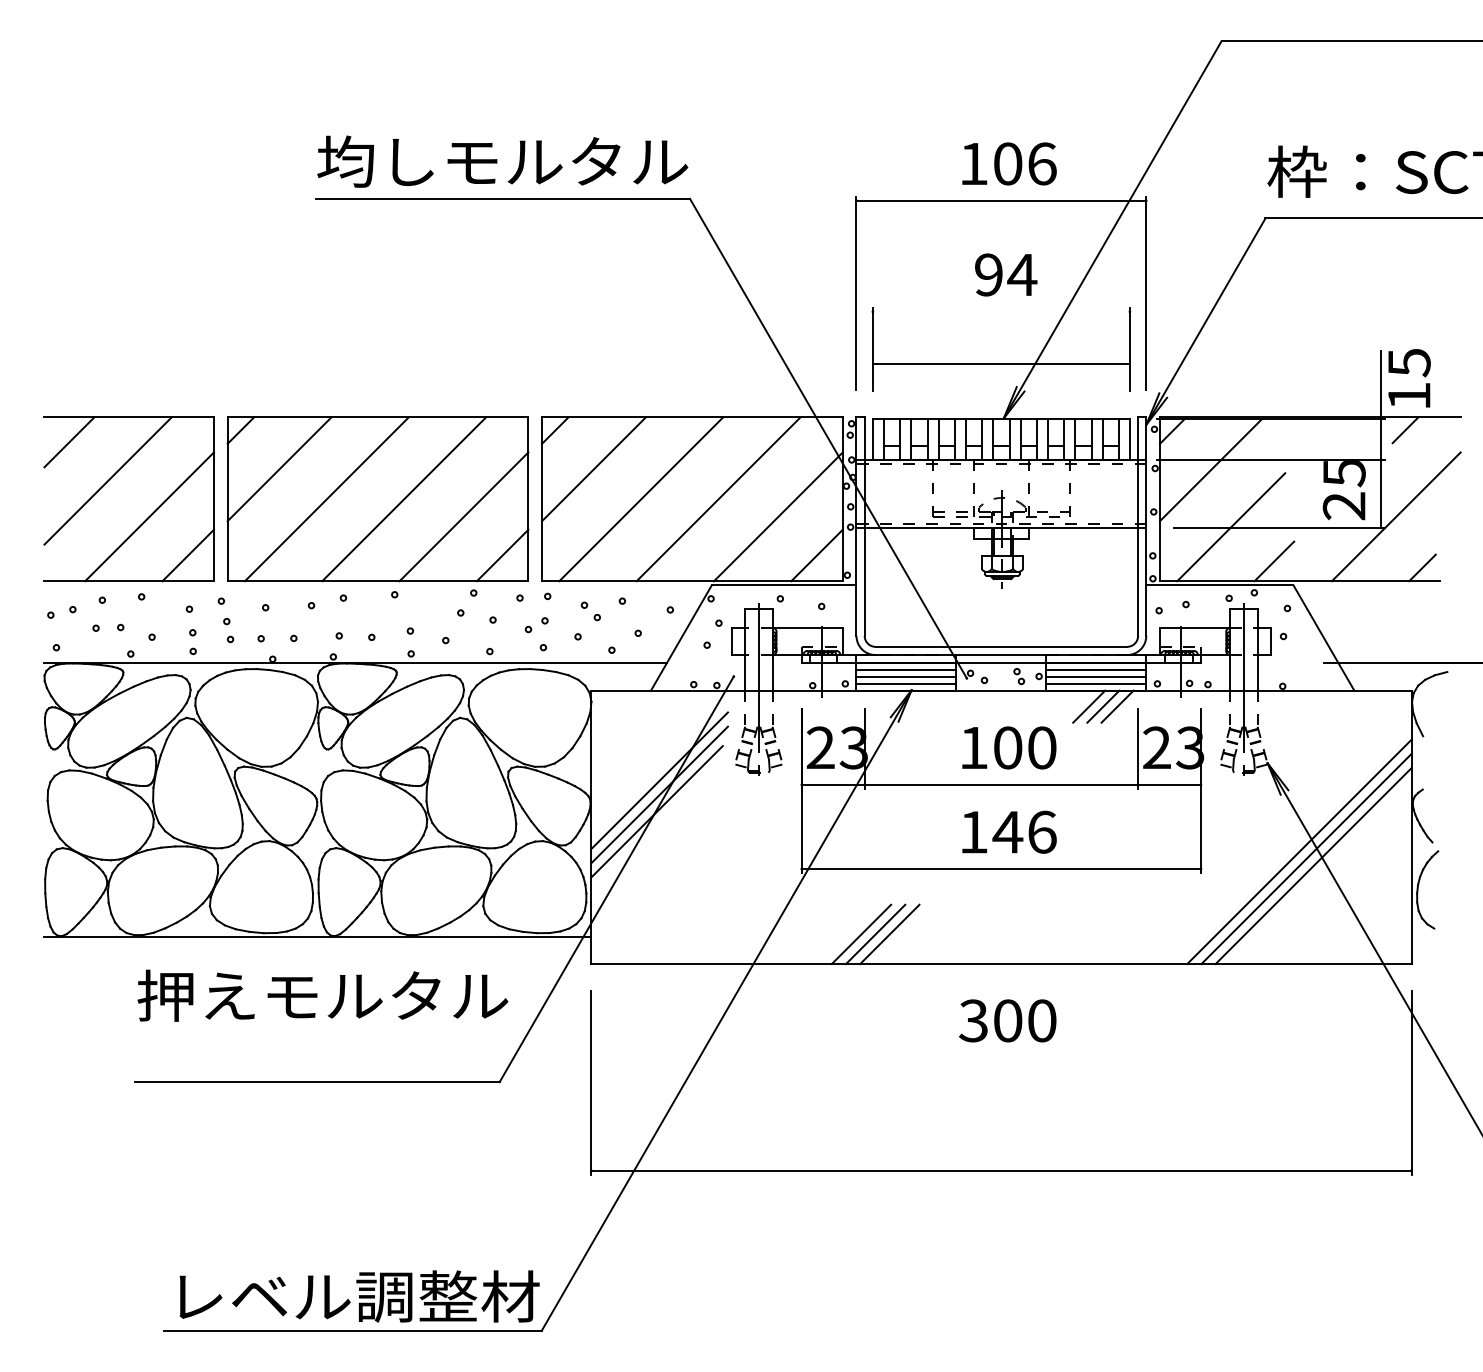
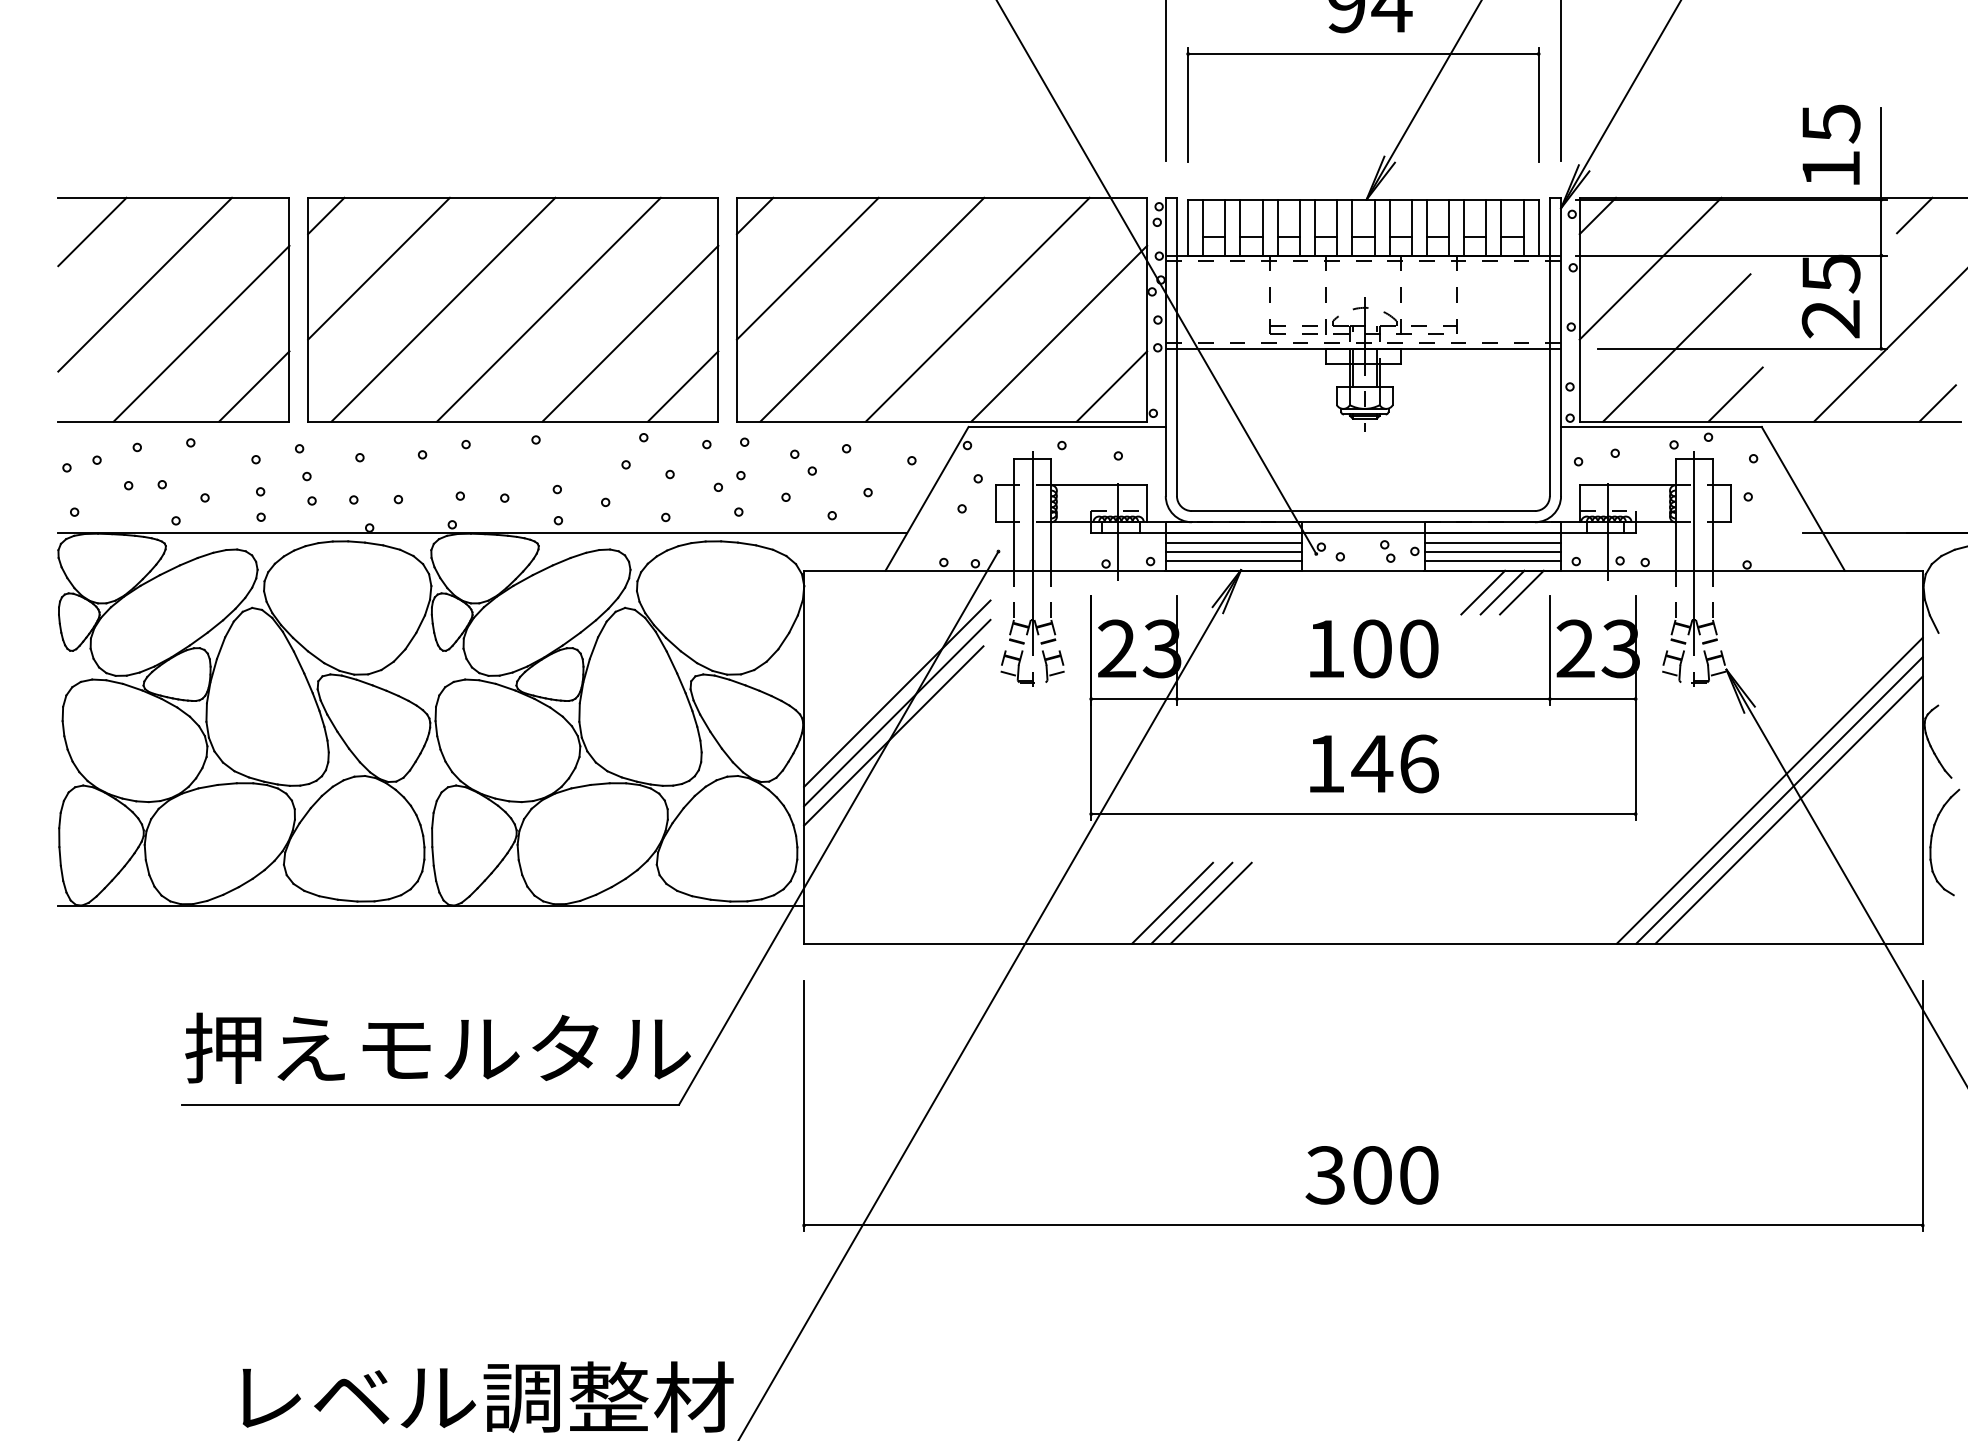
line: (1000, 363) -> (1362, 53), moved
text: (1409, 378) -> (1831, 145), moved
text: (322, 995) -> (437, 1047), moved
text: (1007, 1020) -> (1371, 1174), moved

